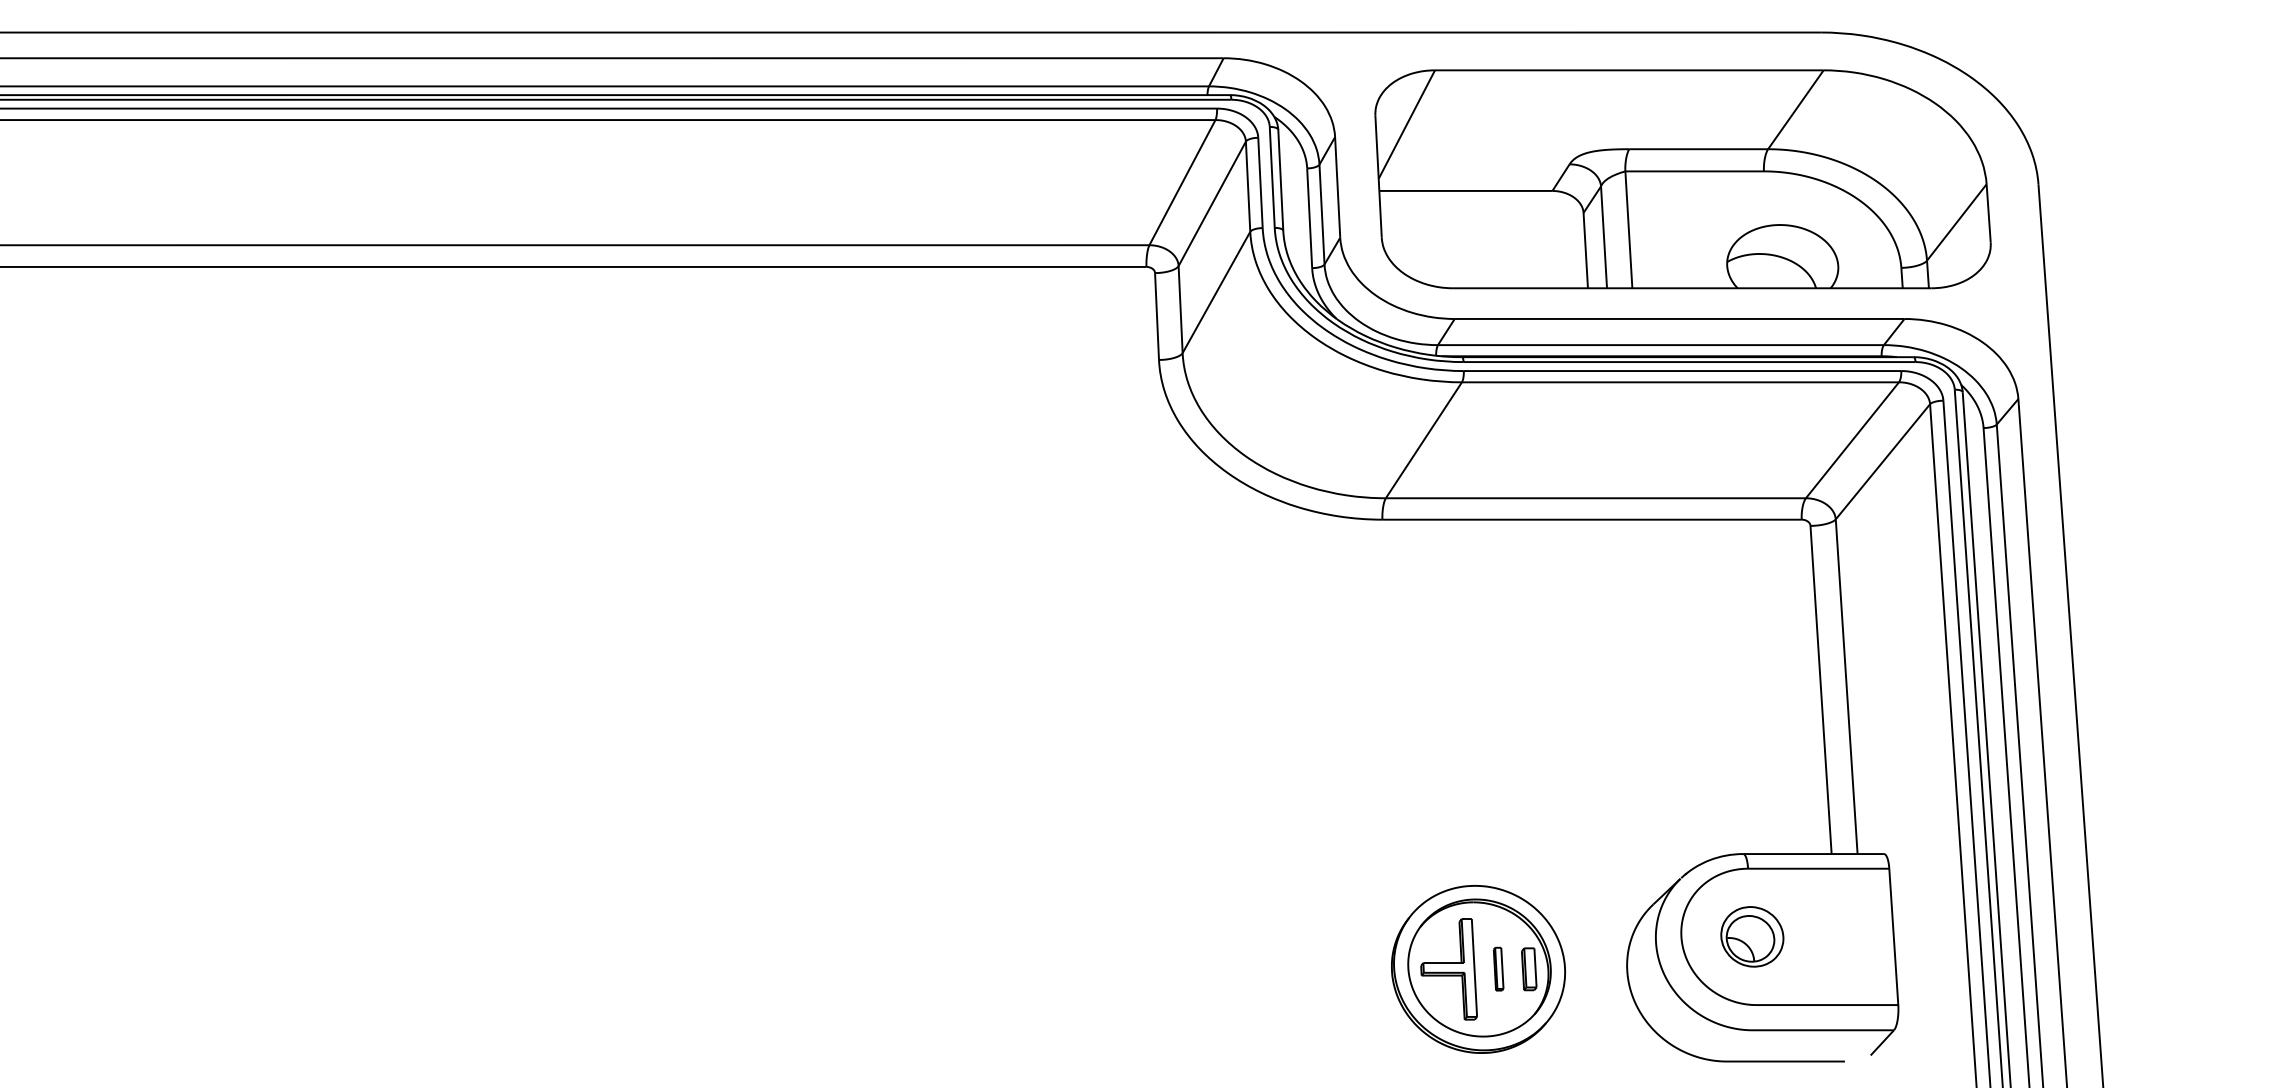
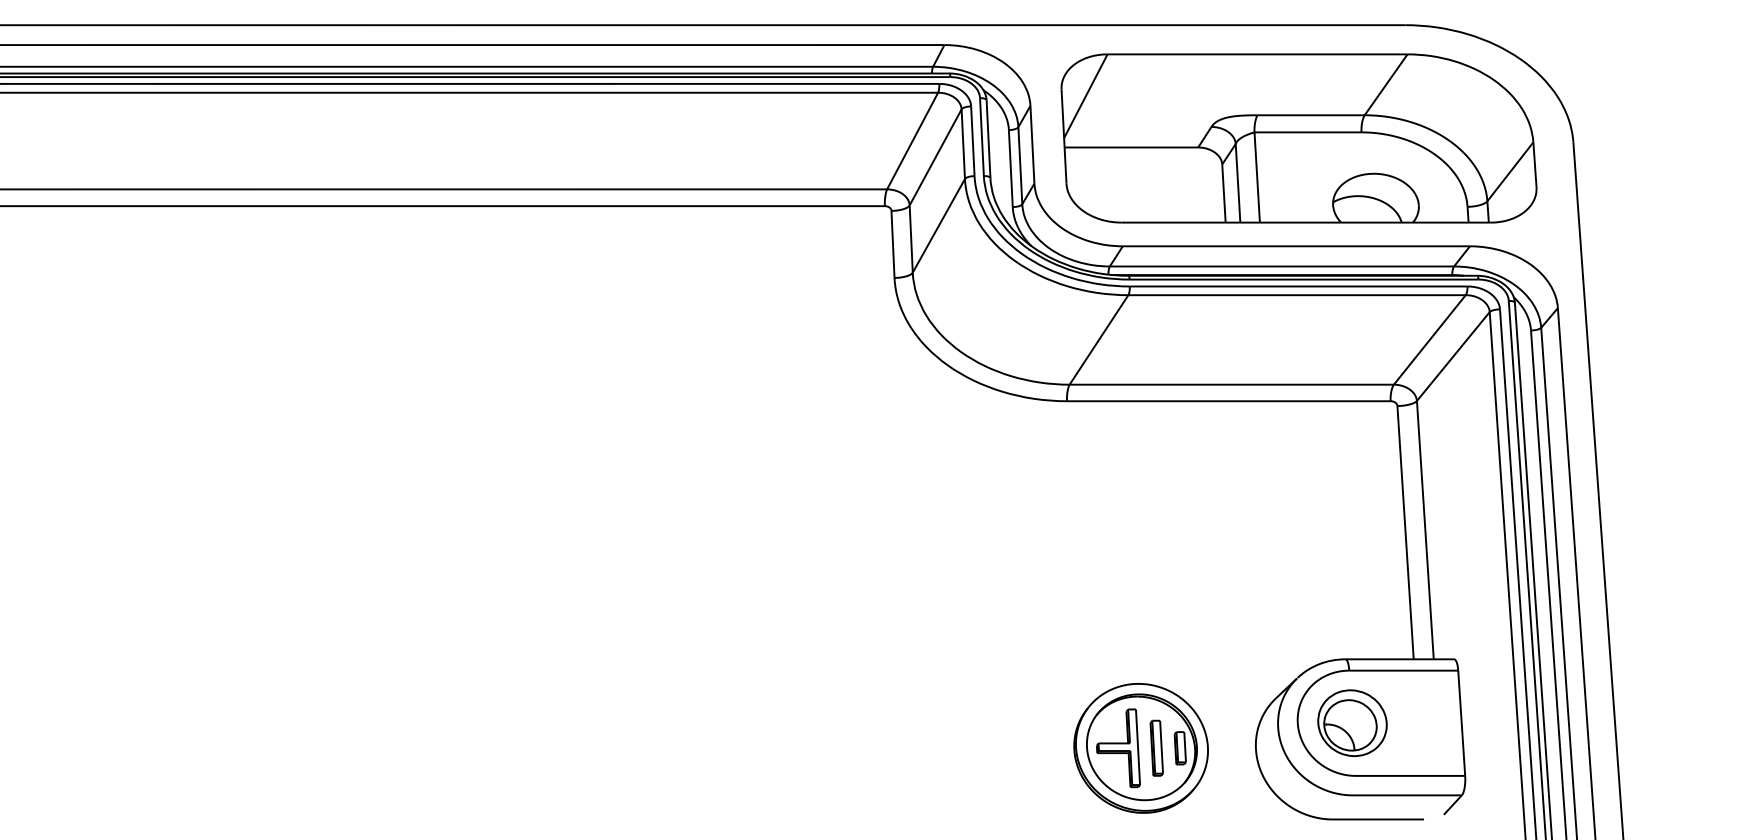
part: (1752, 936) -> (1352, 722), size x1.43
part: (1498, 968) -> (1156, 747), size x1.67

